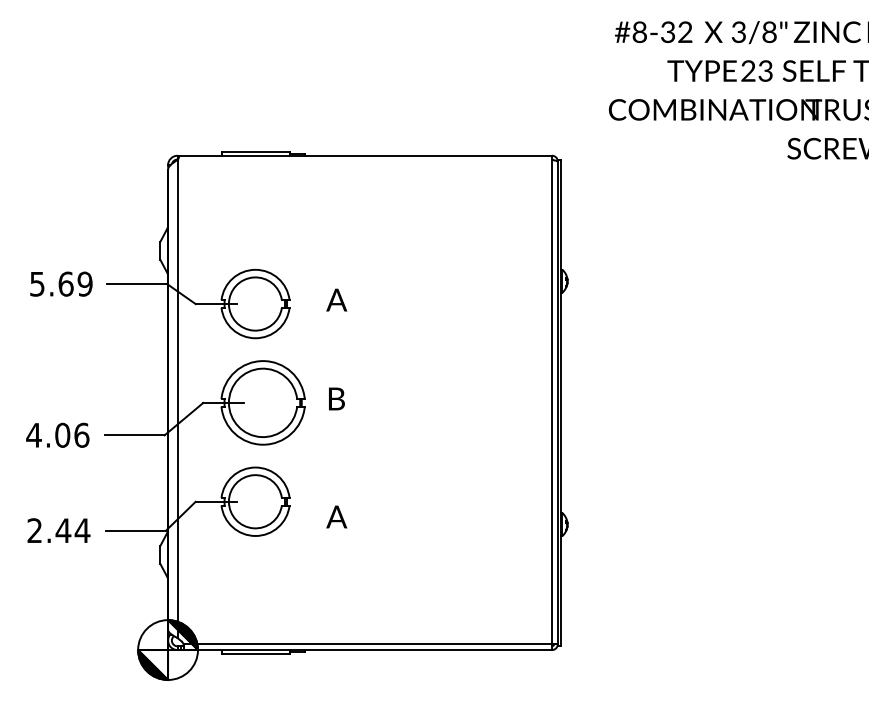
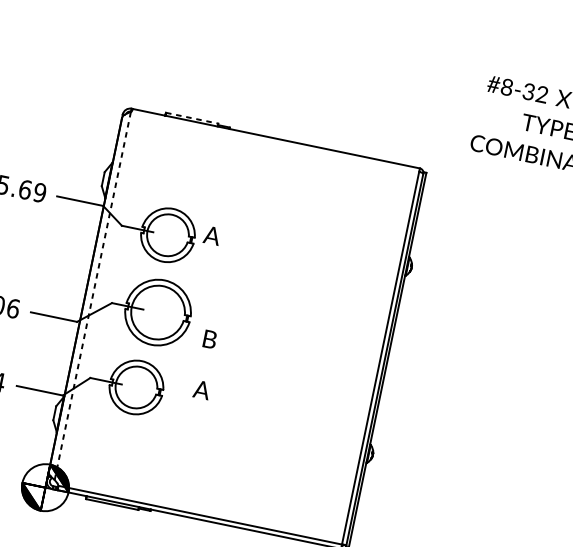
line: (256, 151) -> (193, 118), solid -> dashed
text: (336, 299) -> (212, 235), moved
line: (177, 398) -> (92, 295), solid -> dashed
text: (336, 398) -> (209, 339), moved
text: (336, 516) -> (201, 389), moved

